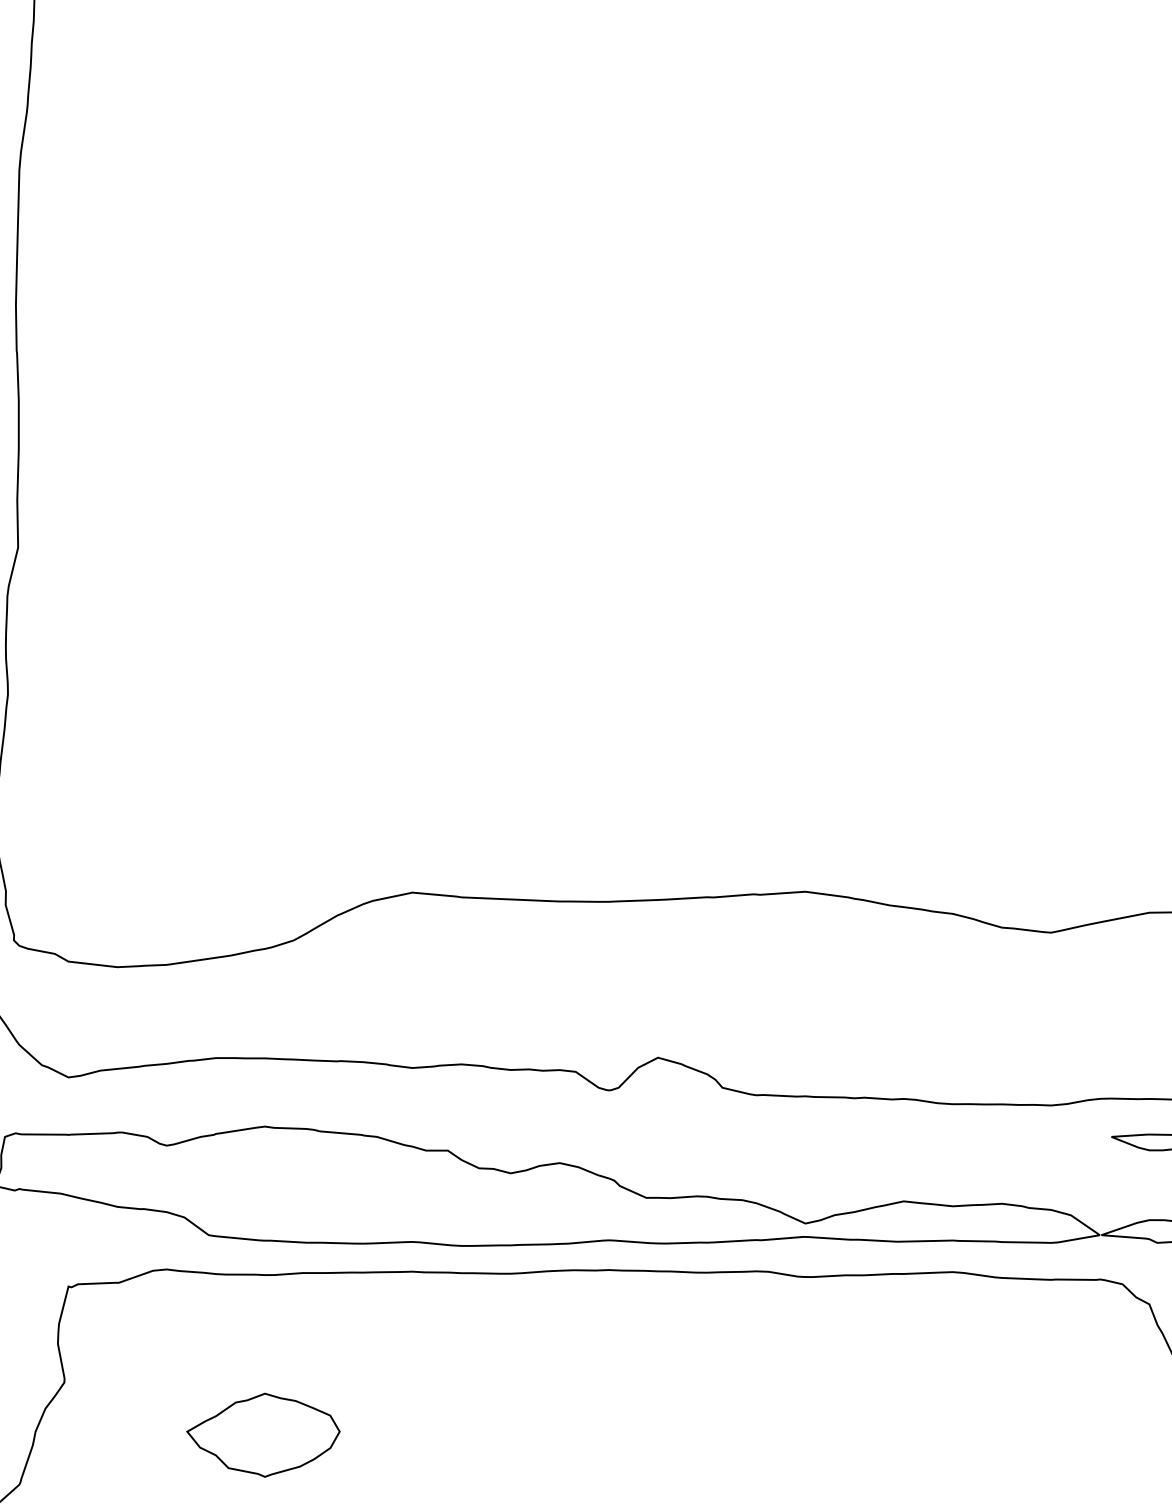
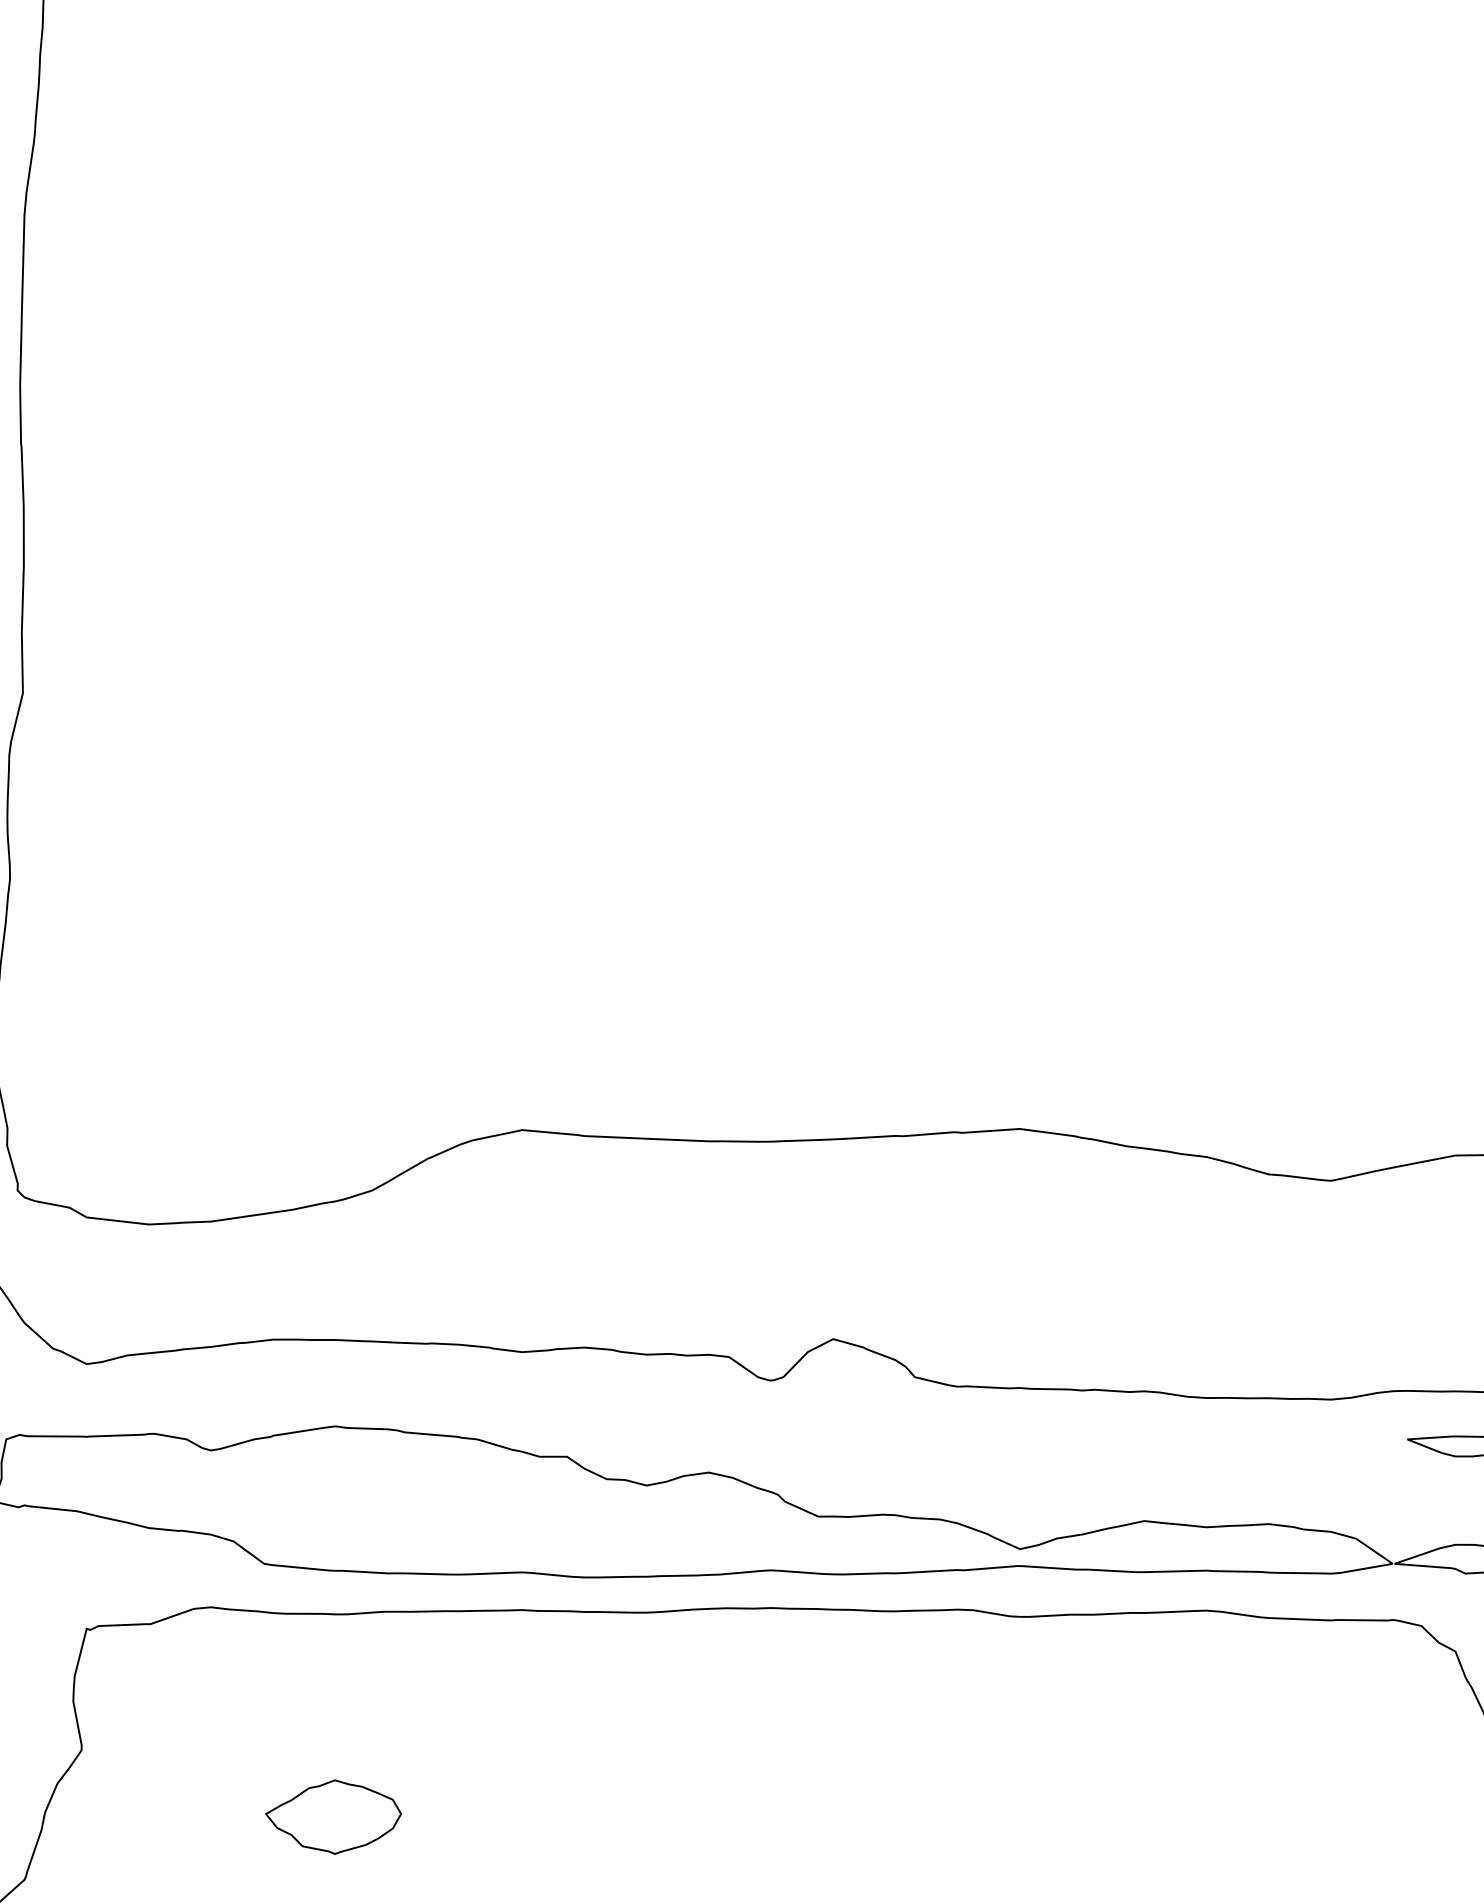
part: (263, 1434) -> (333, 1816), size x0.7

